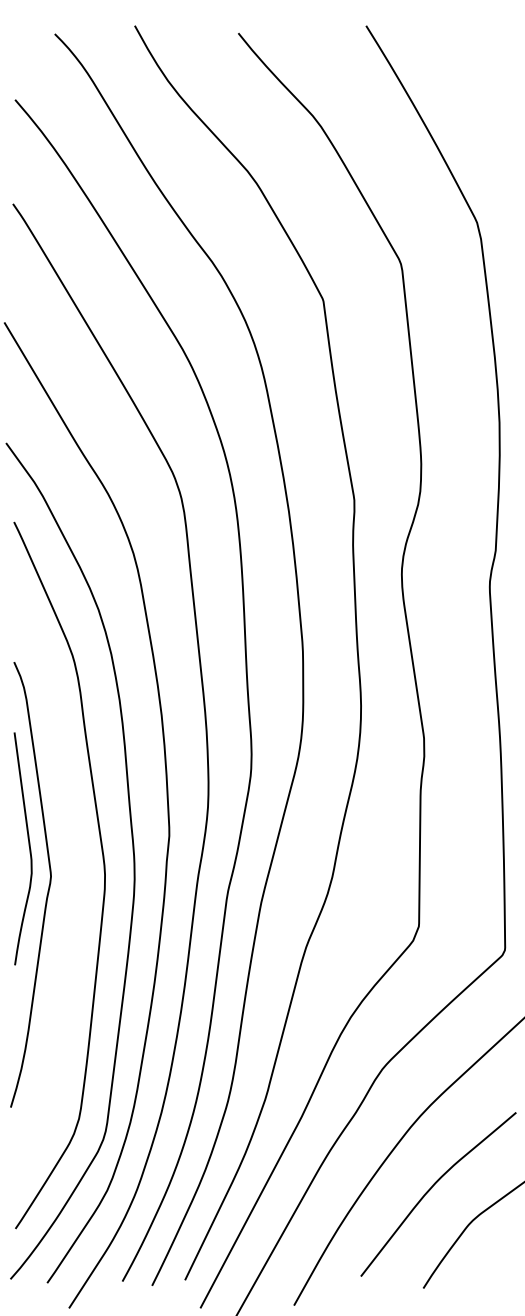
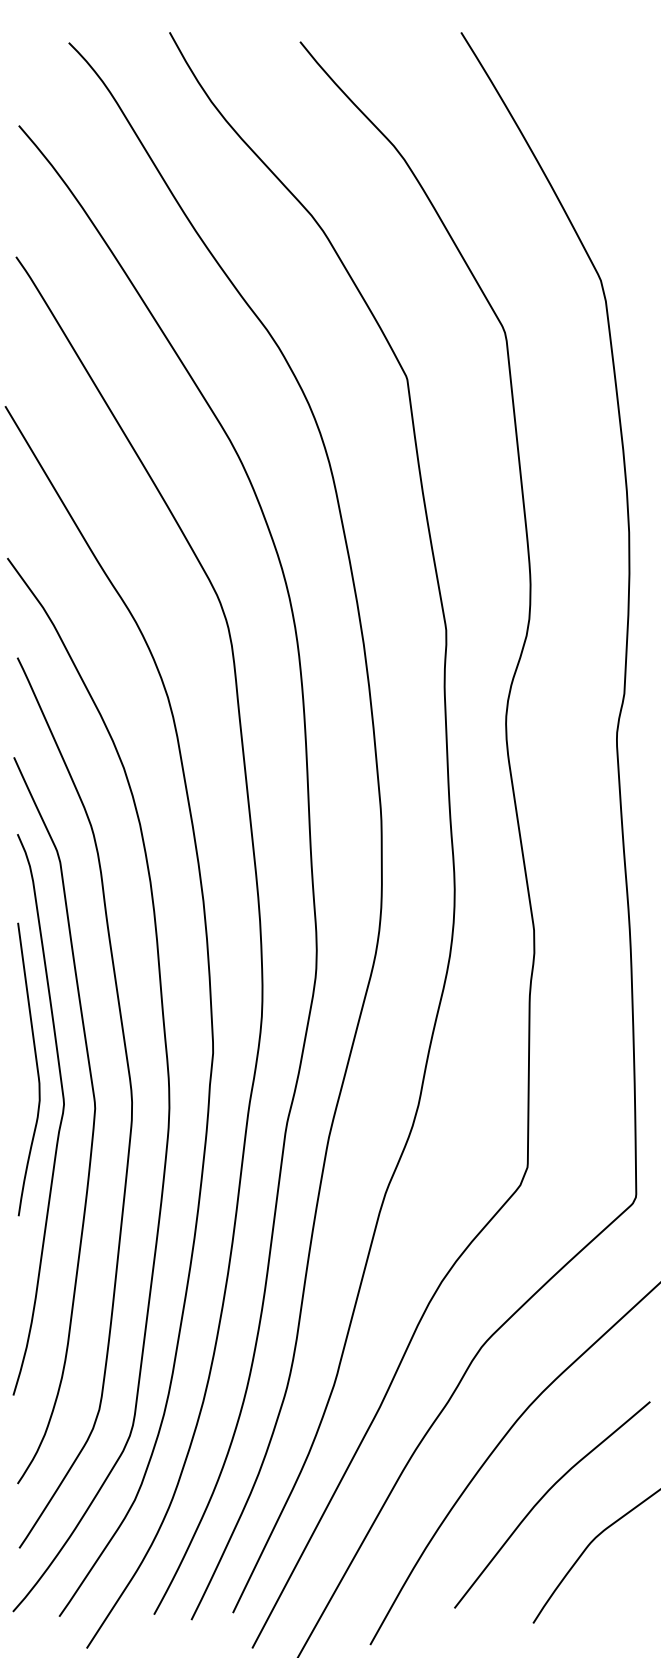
curve: (73, 891) -> (92, 1123), added

